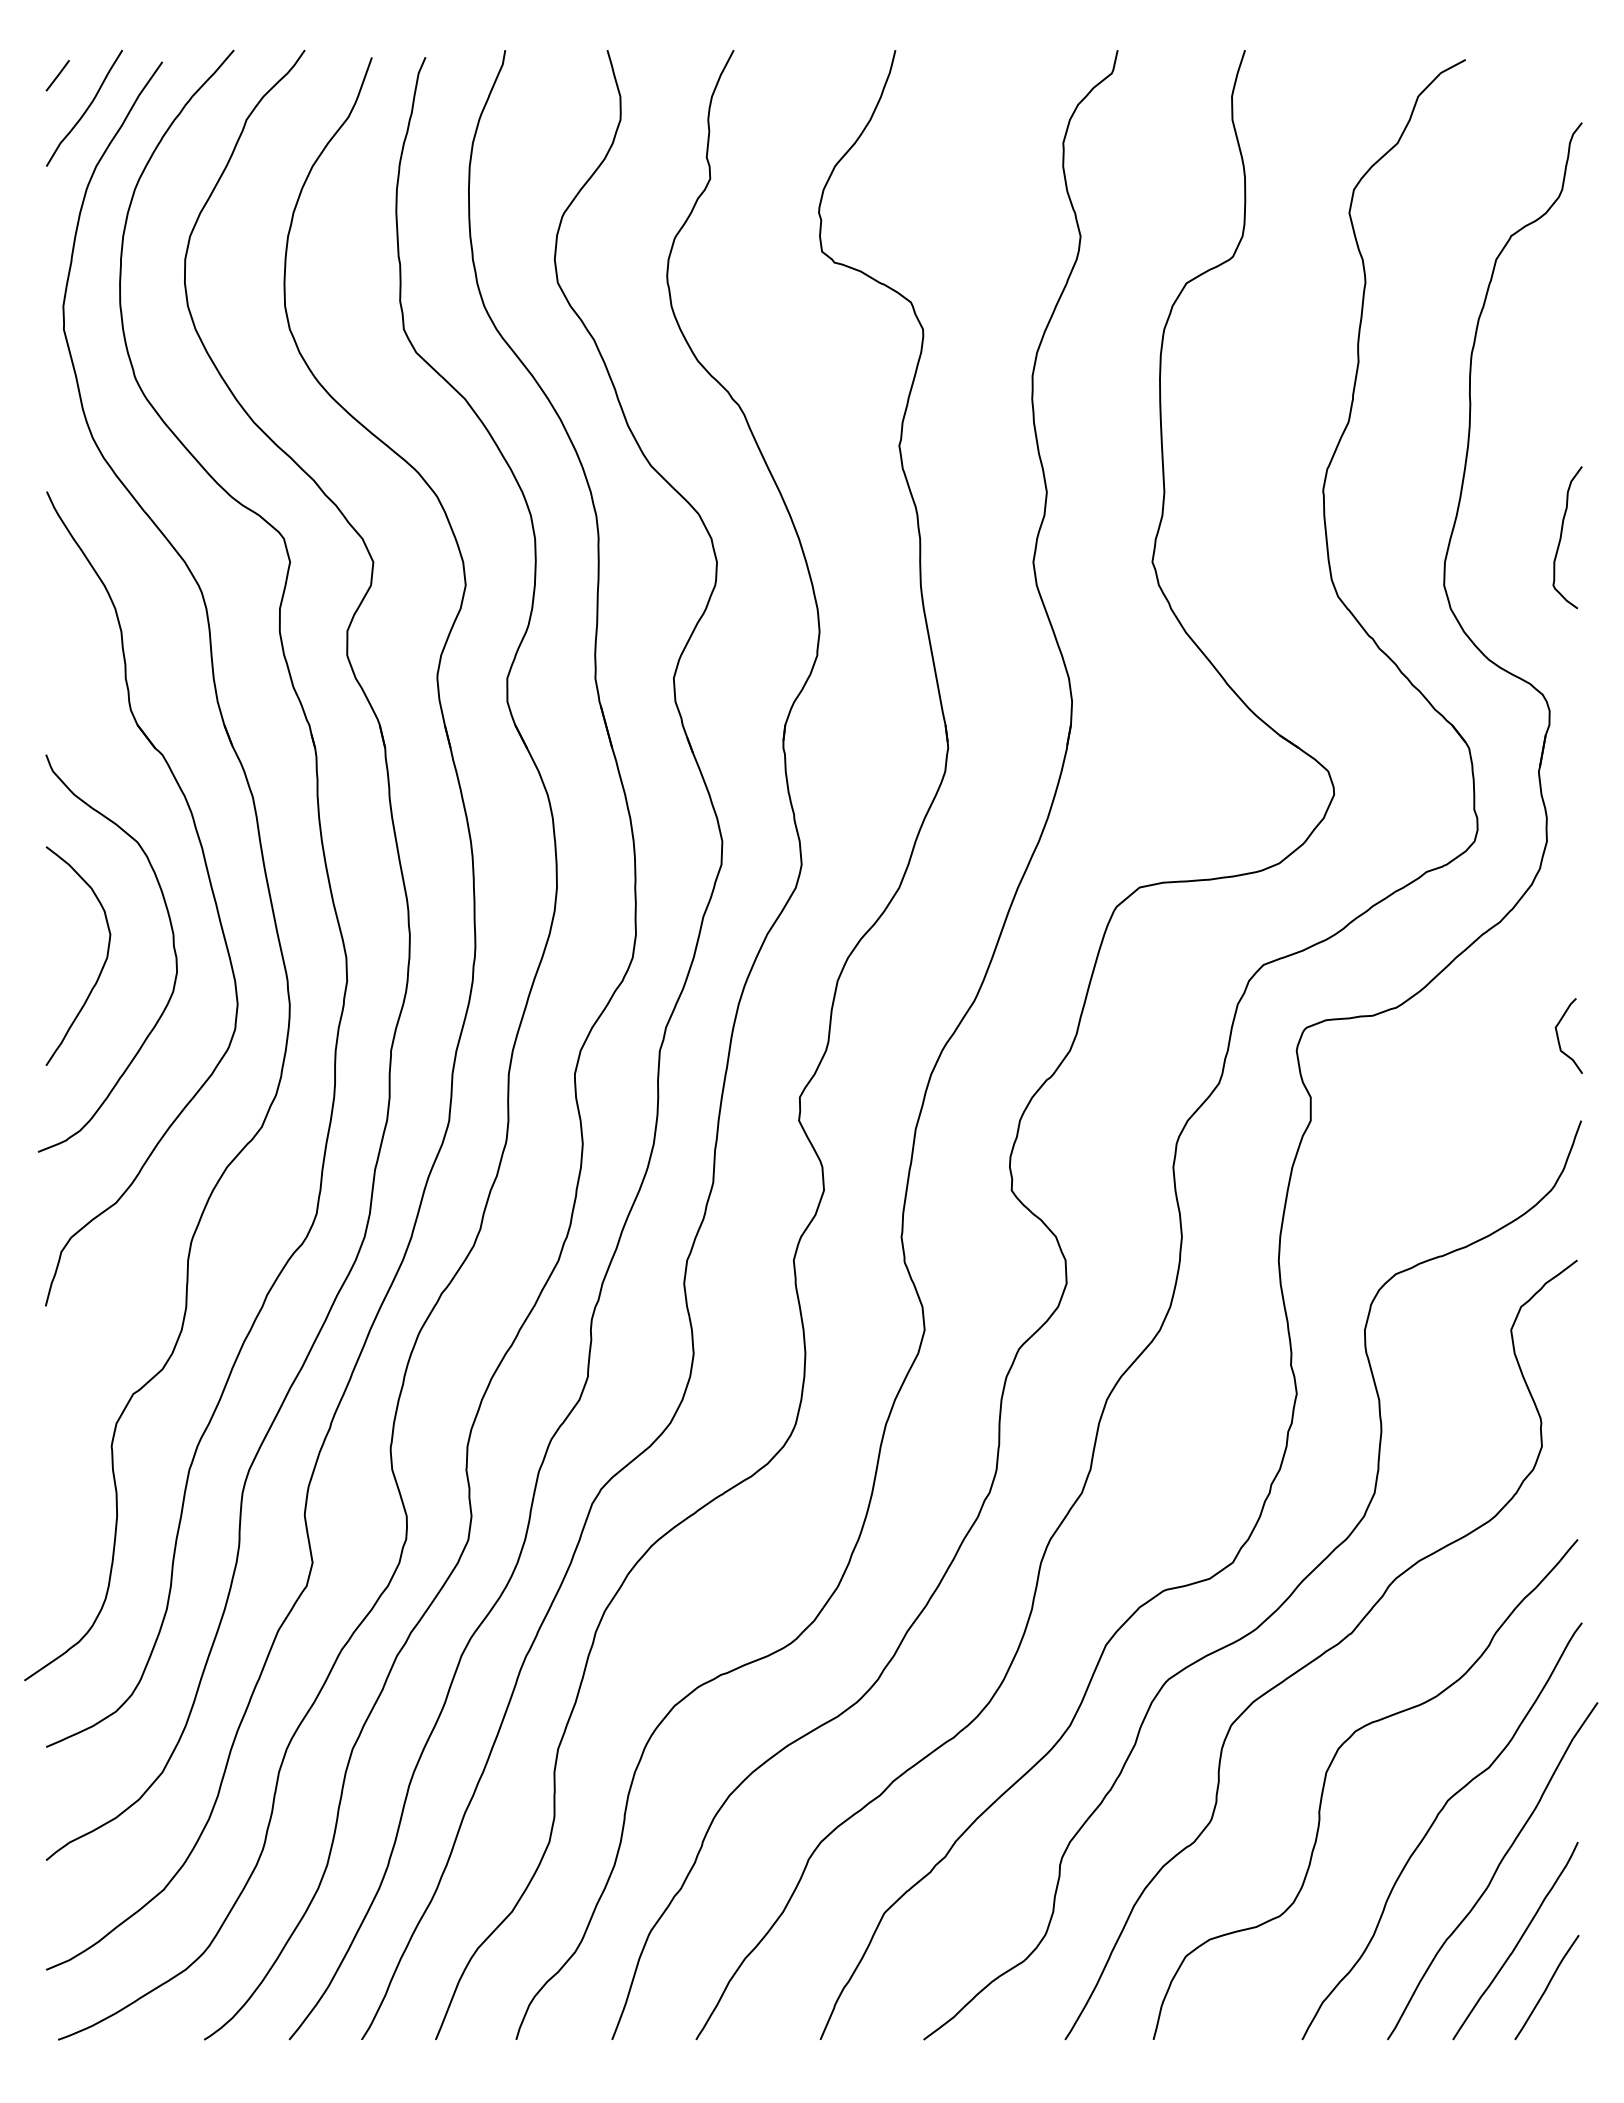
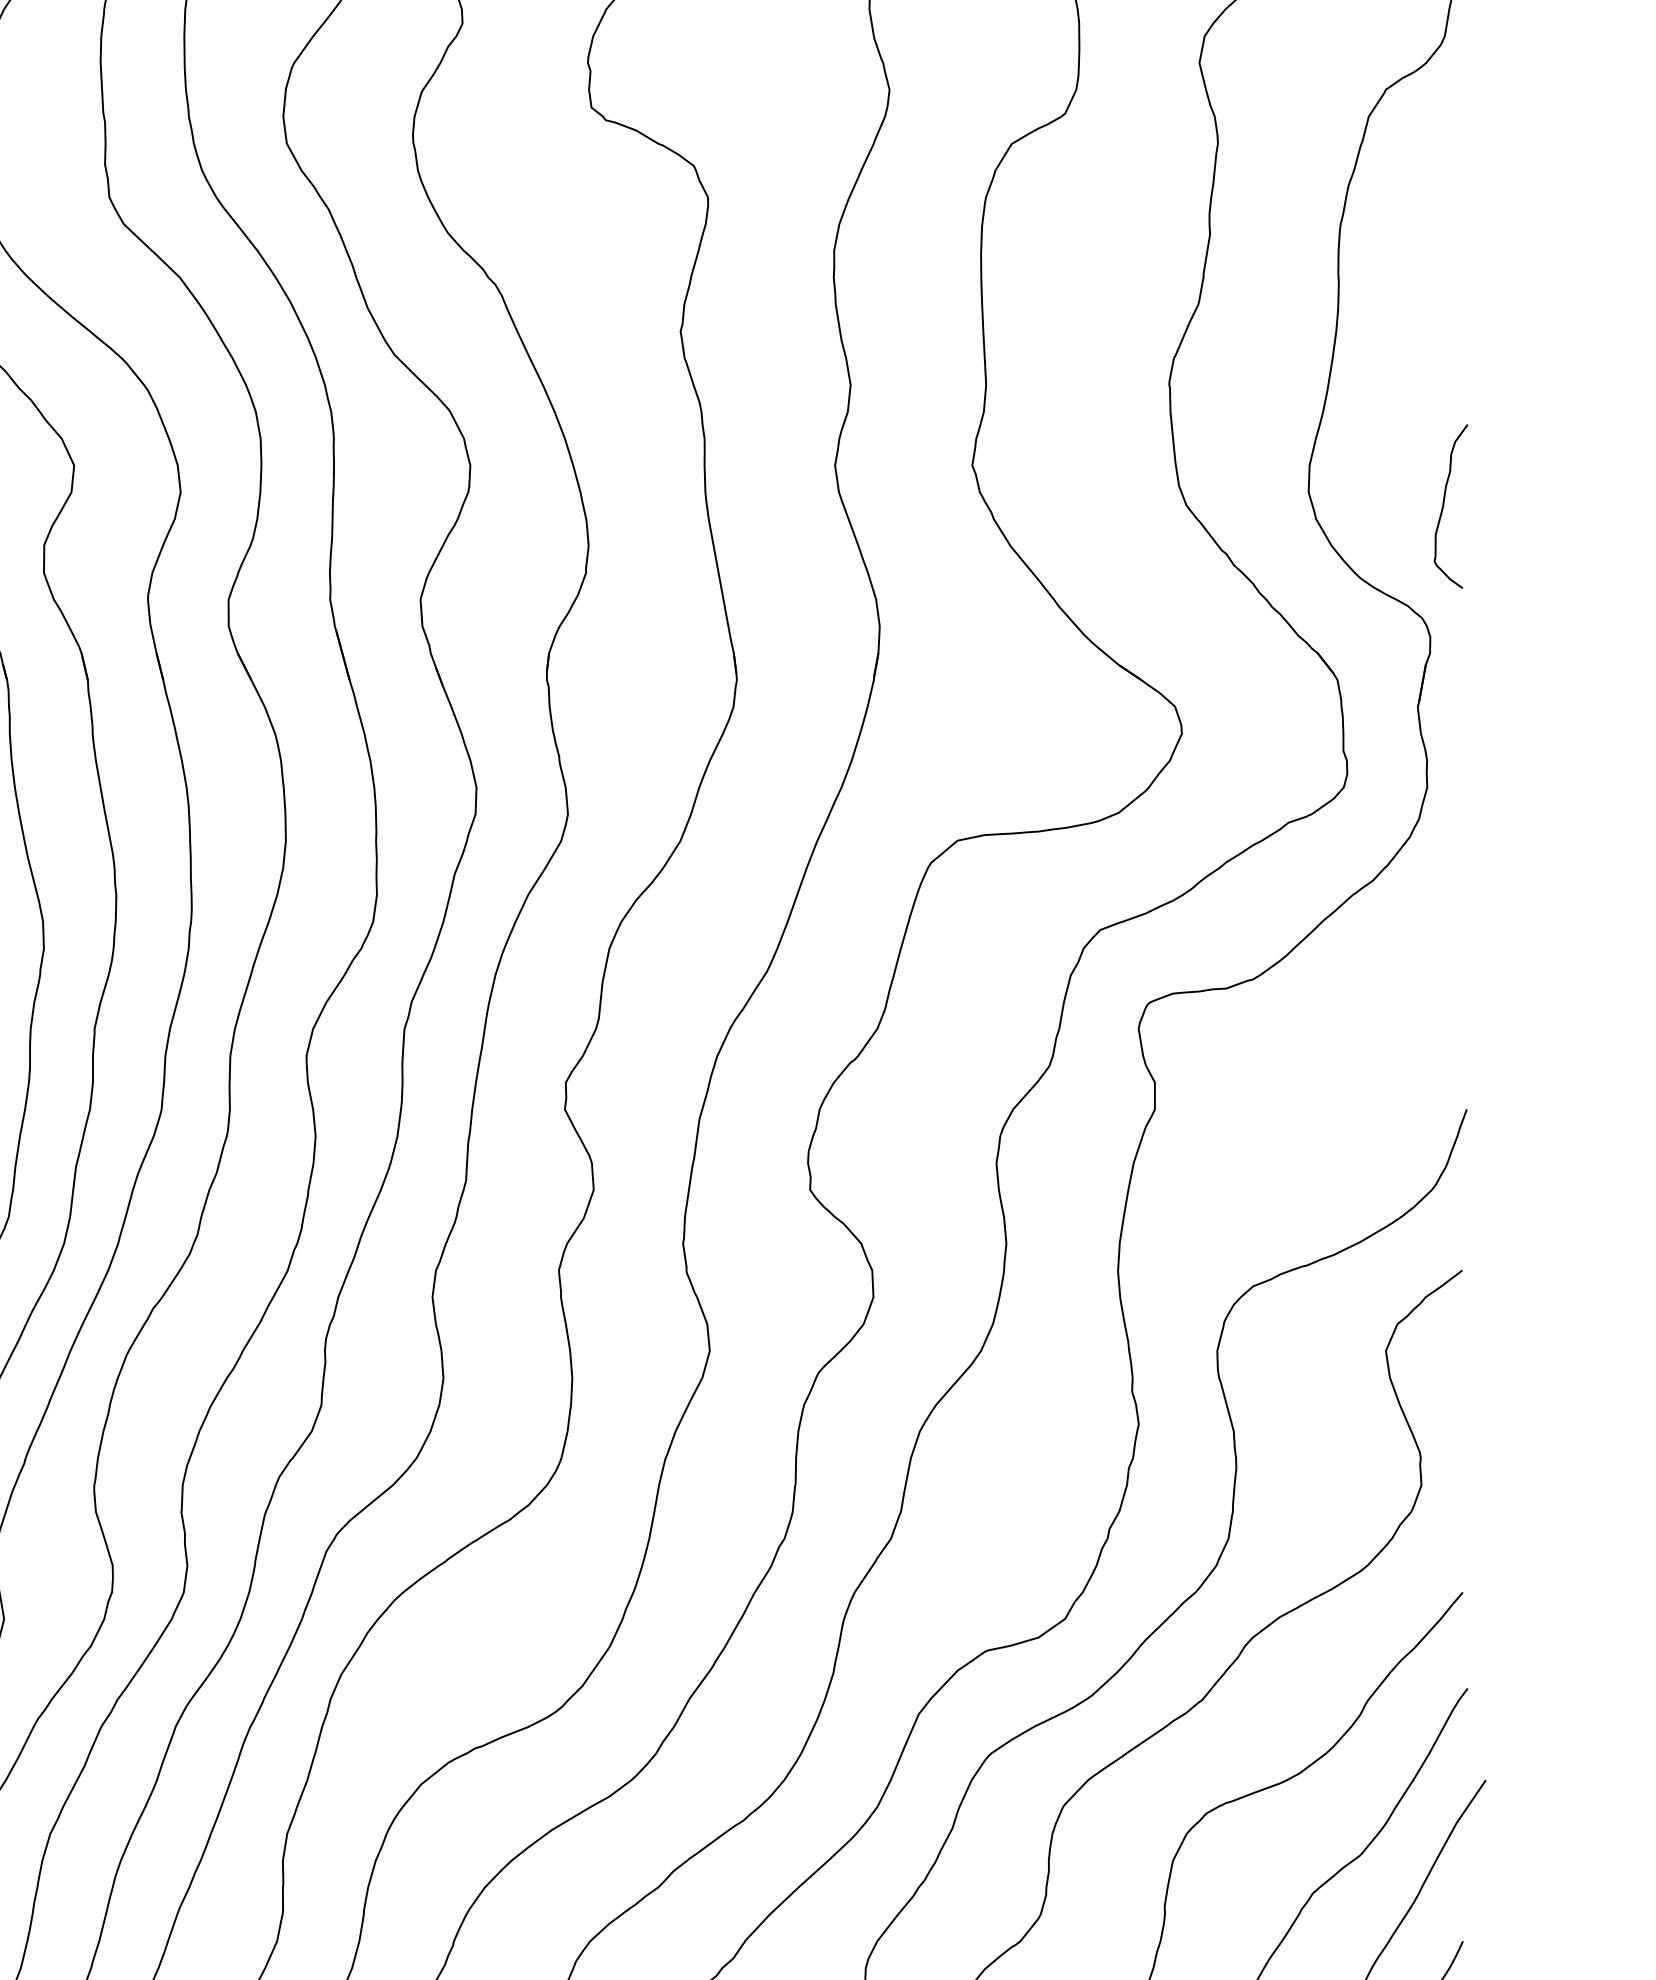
curve: (1562, 534) -> (1445, 502), moved
curve: (1559, 1039) -> (1441, 1015), removed

